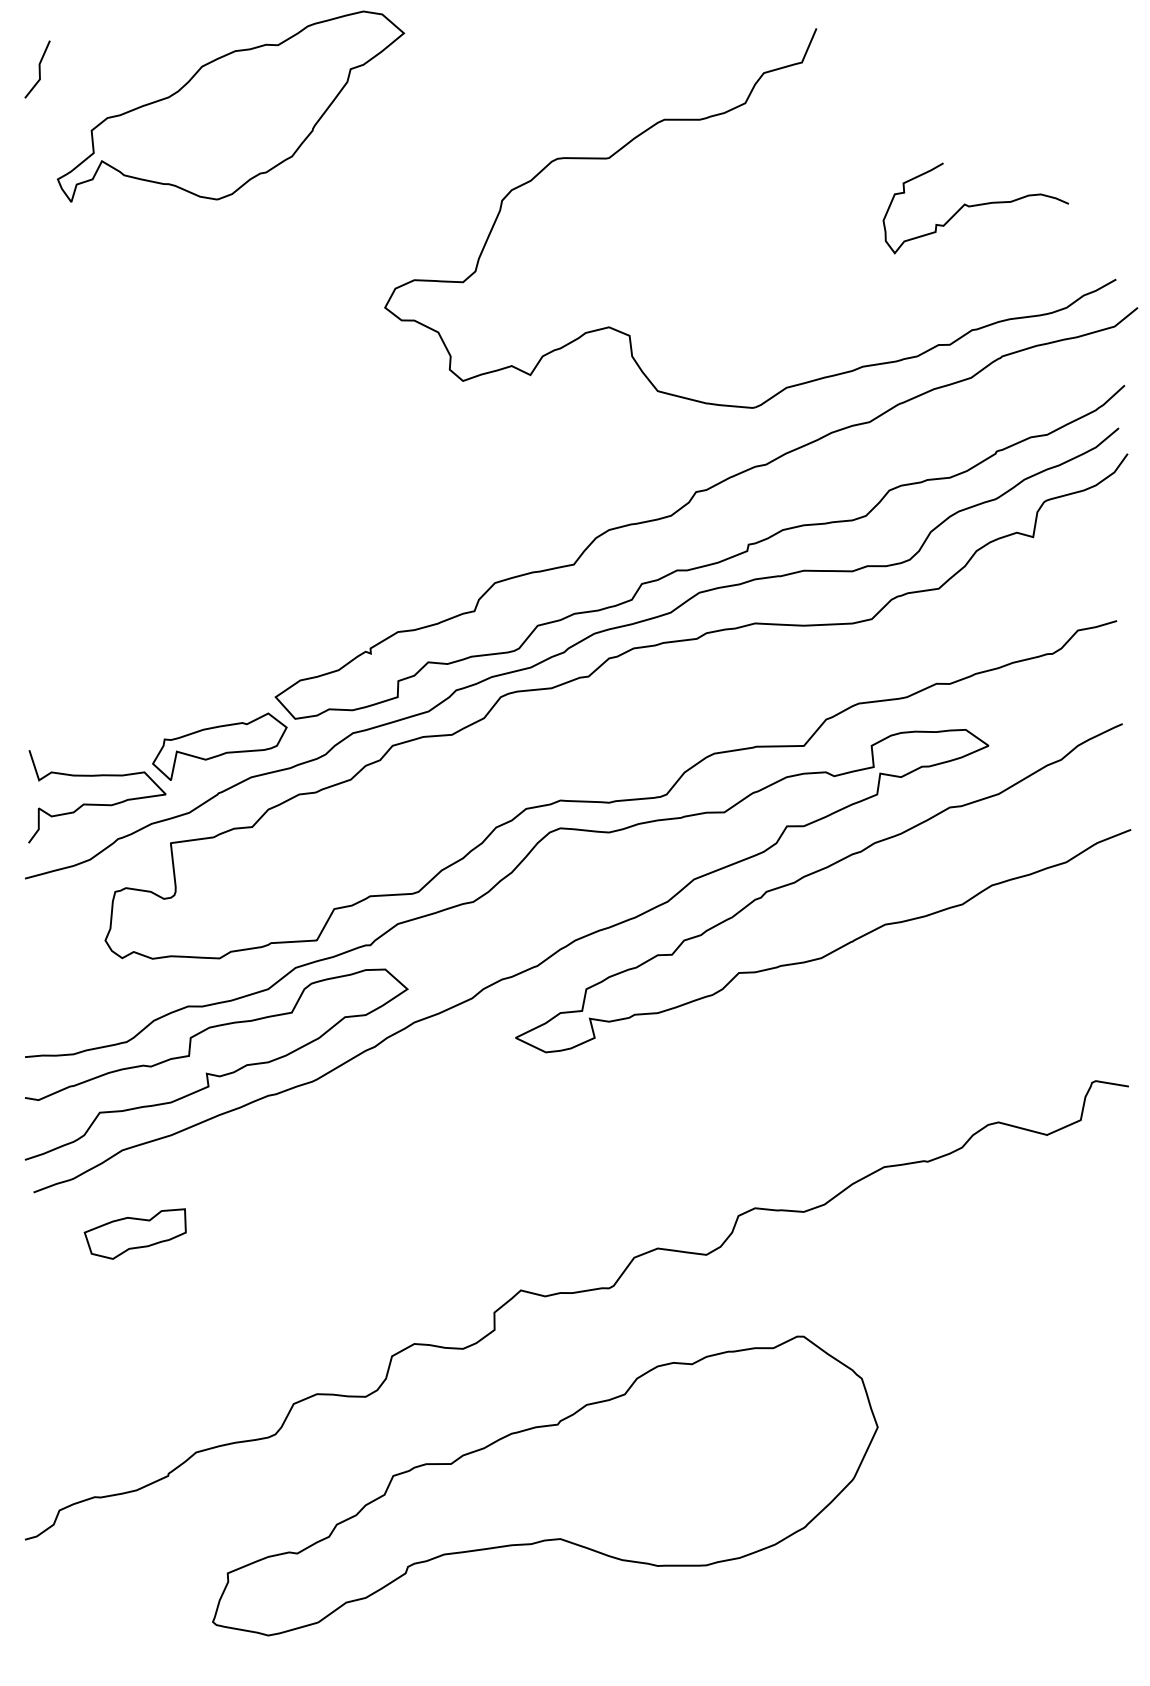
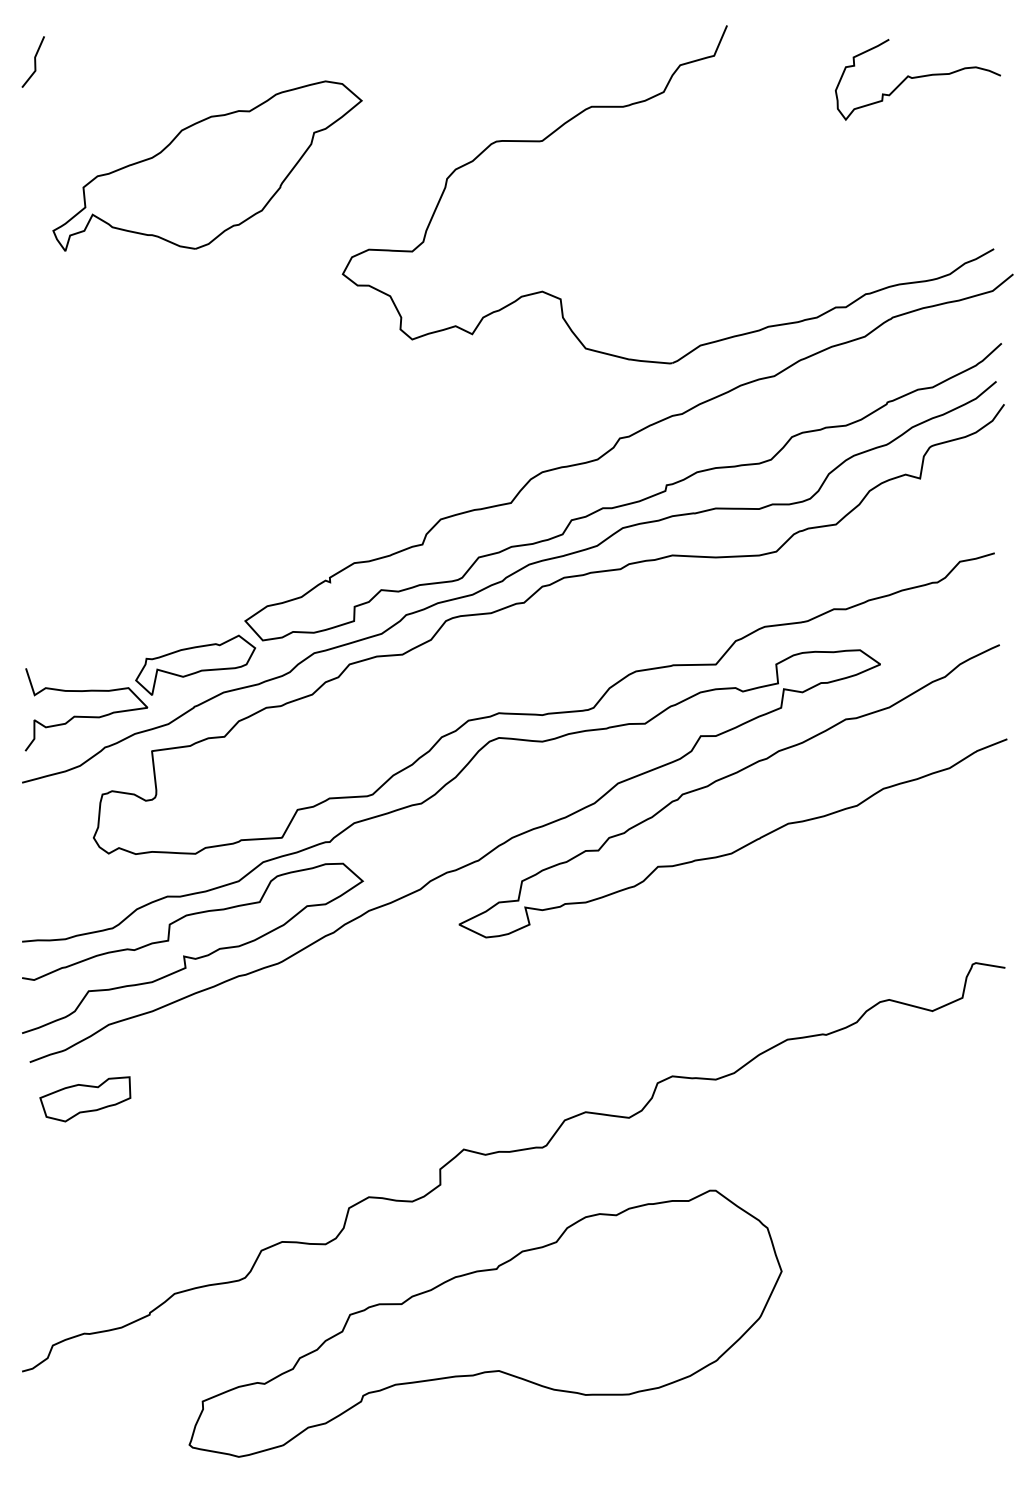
part: (230, 105) -> (207, 165), moved
curve: (975, 206) -> (917, 78), moved
part: (135, 1234) -> (85, 1099), moved

